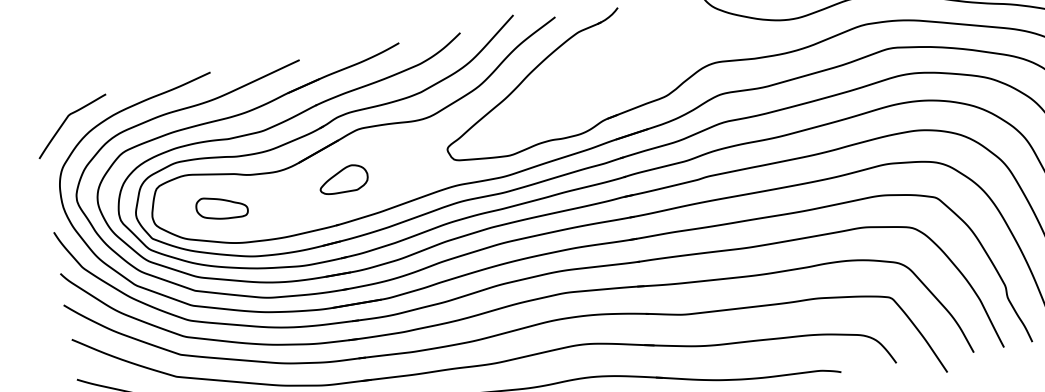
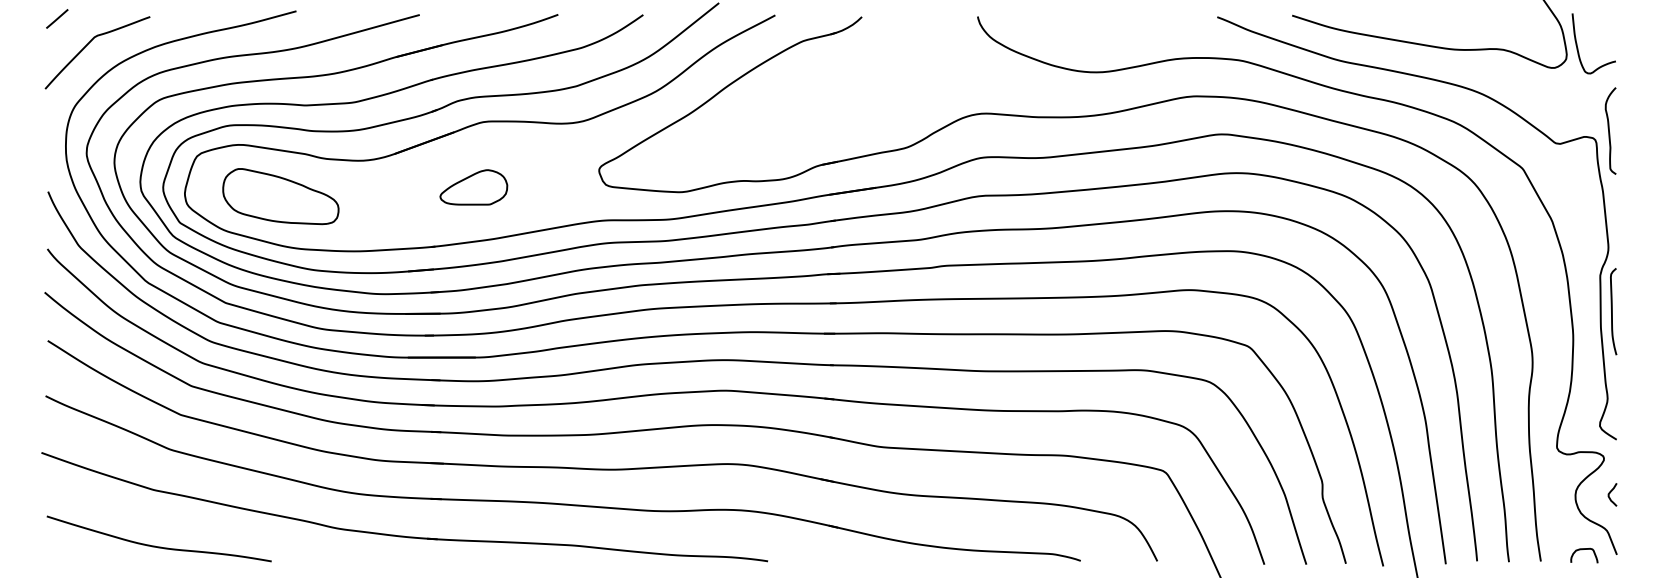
line: (39, 106) -> (57, 18), added
part: (343, 179) -> (473, 187), moved
part: (221, 207) -> (280, 196), size x1.67

